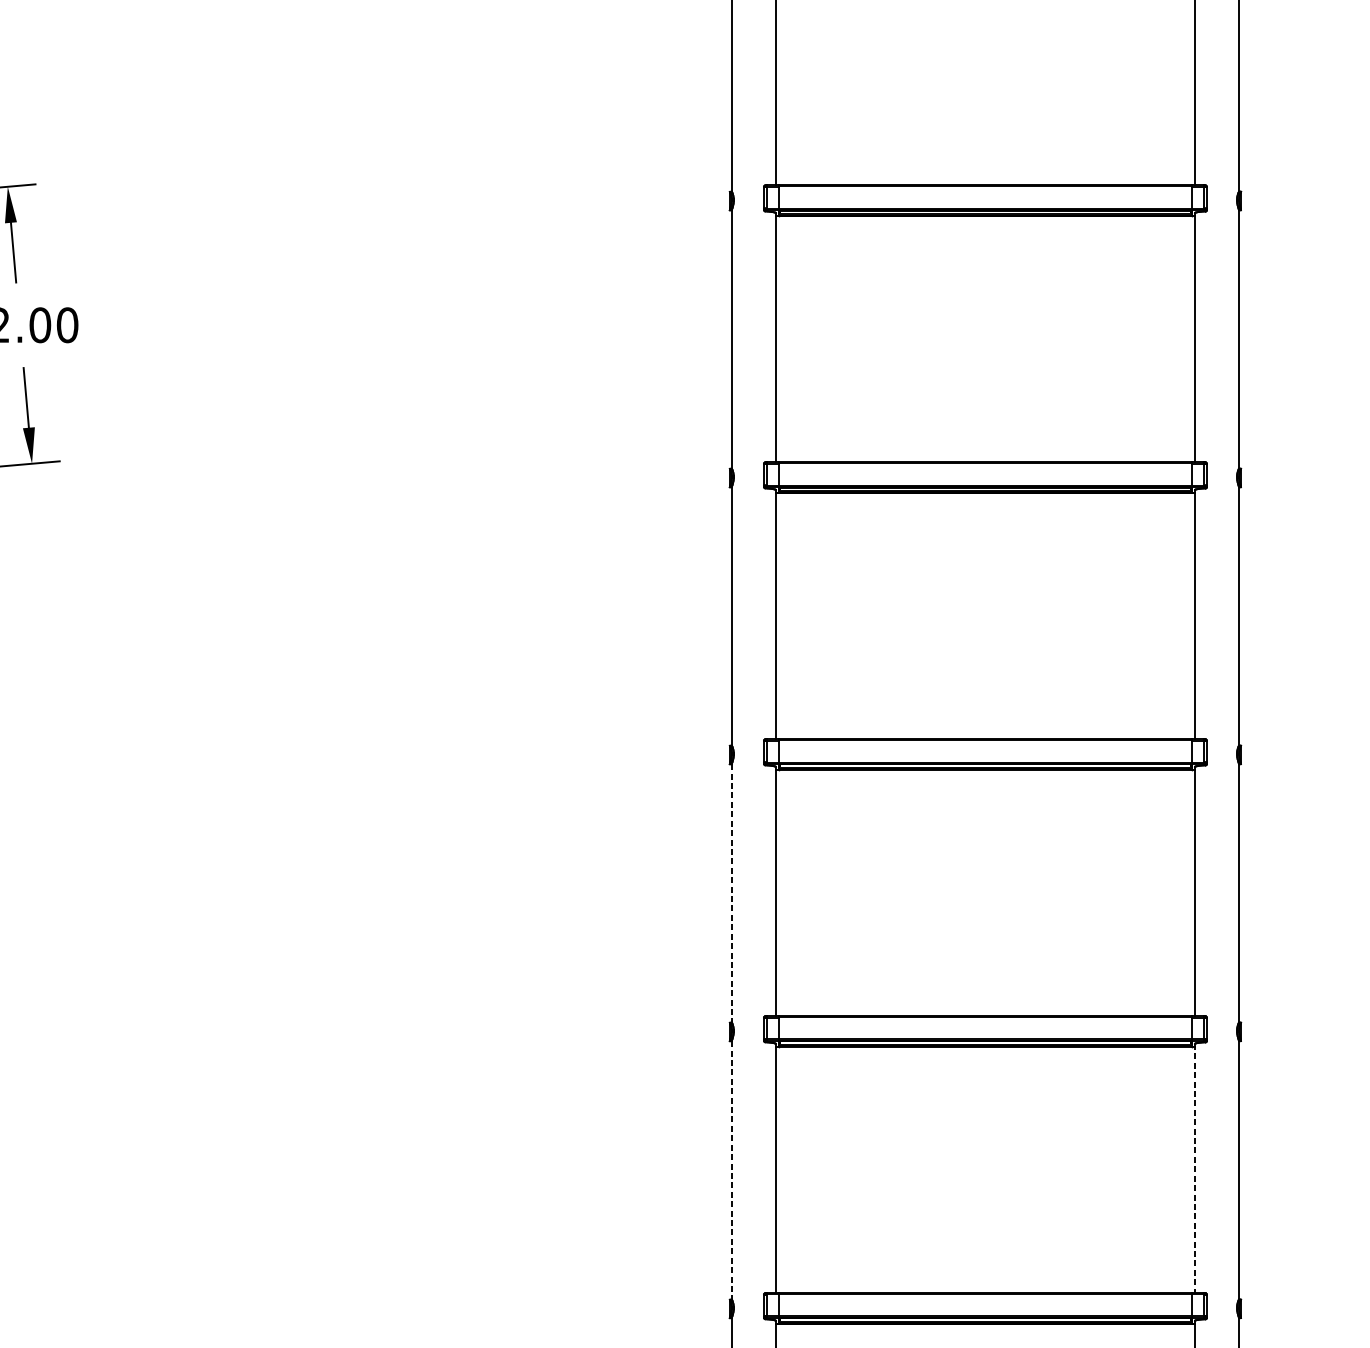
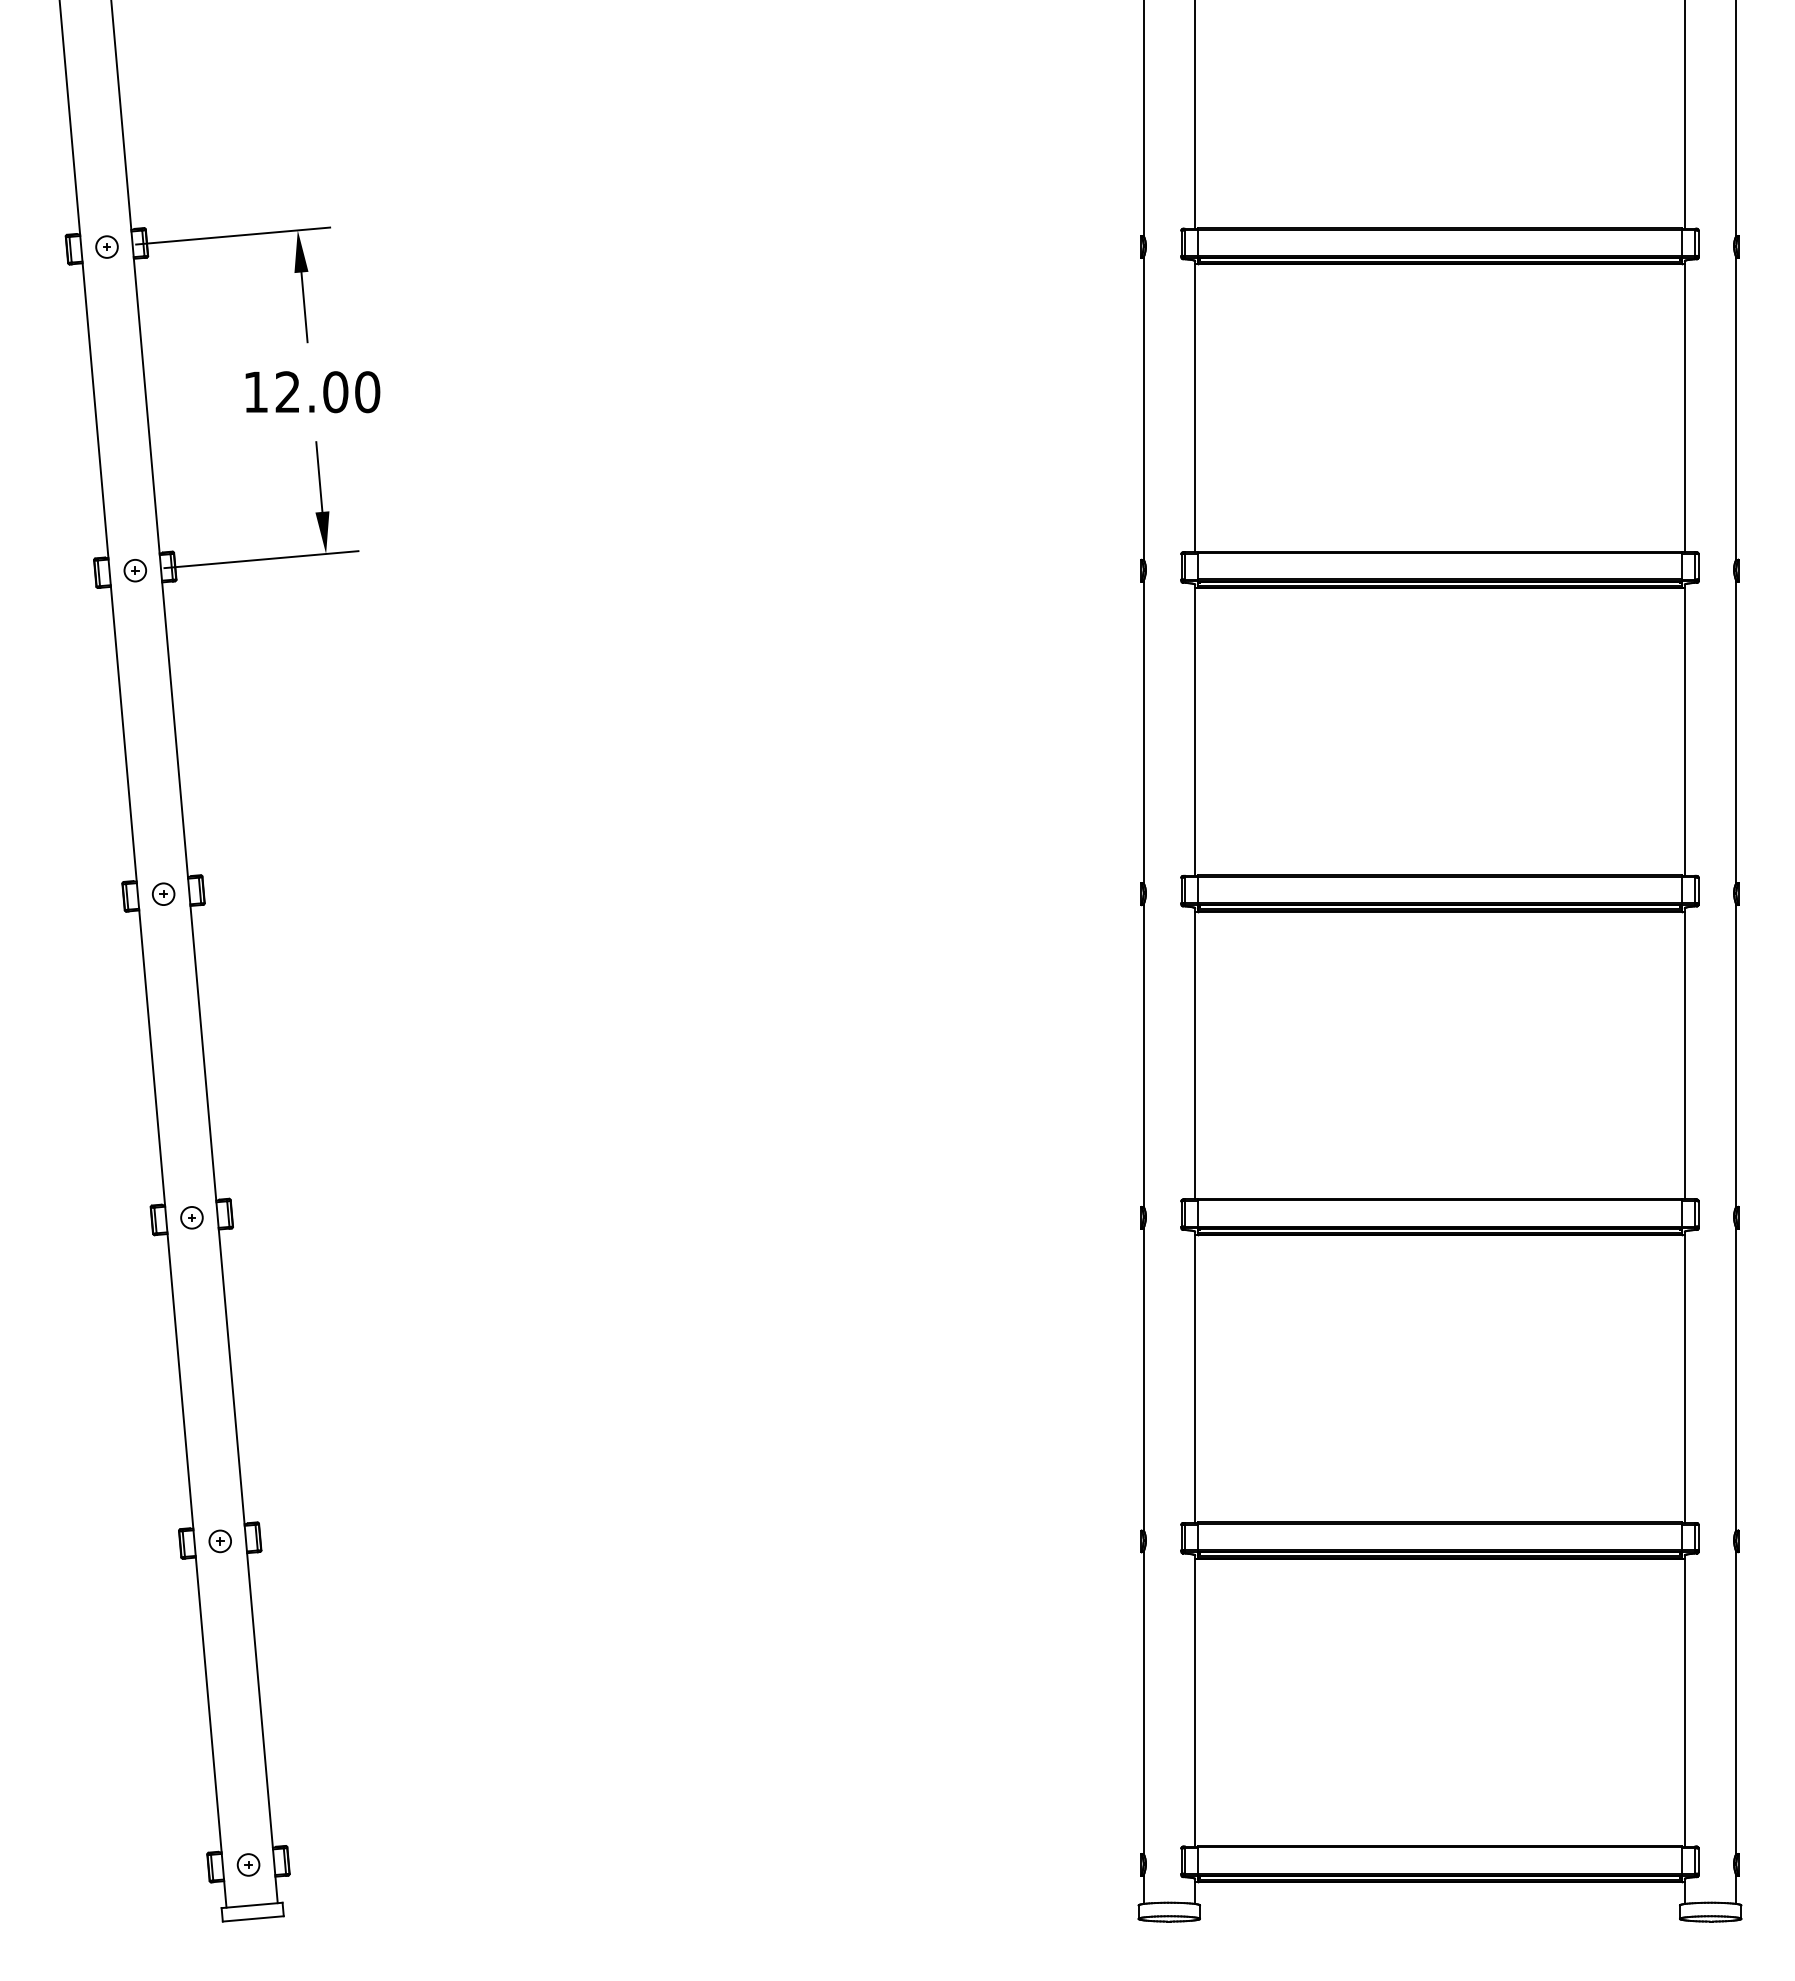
line: (731, 893) -> (1143, 1056), dashed -> solid
line: (1194, 1168) -> (1684, 1377), dashed -> solid
line: (731, 1170) -> (1143, 1379), dashed -> solid

